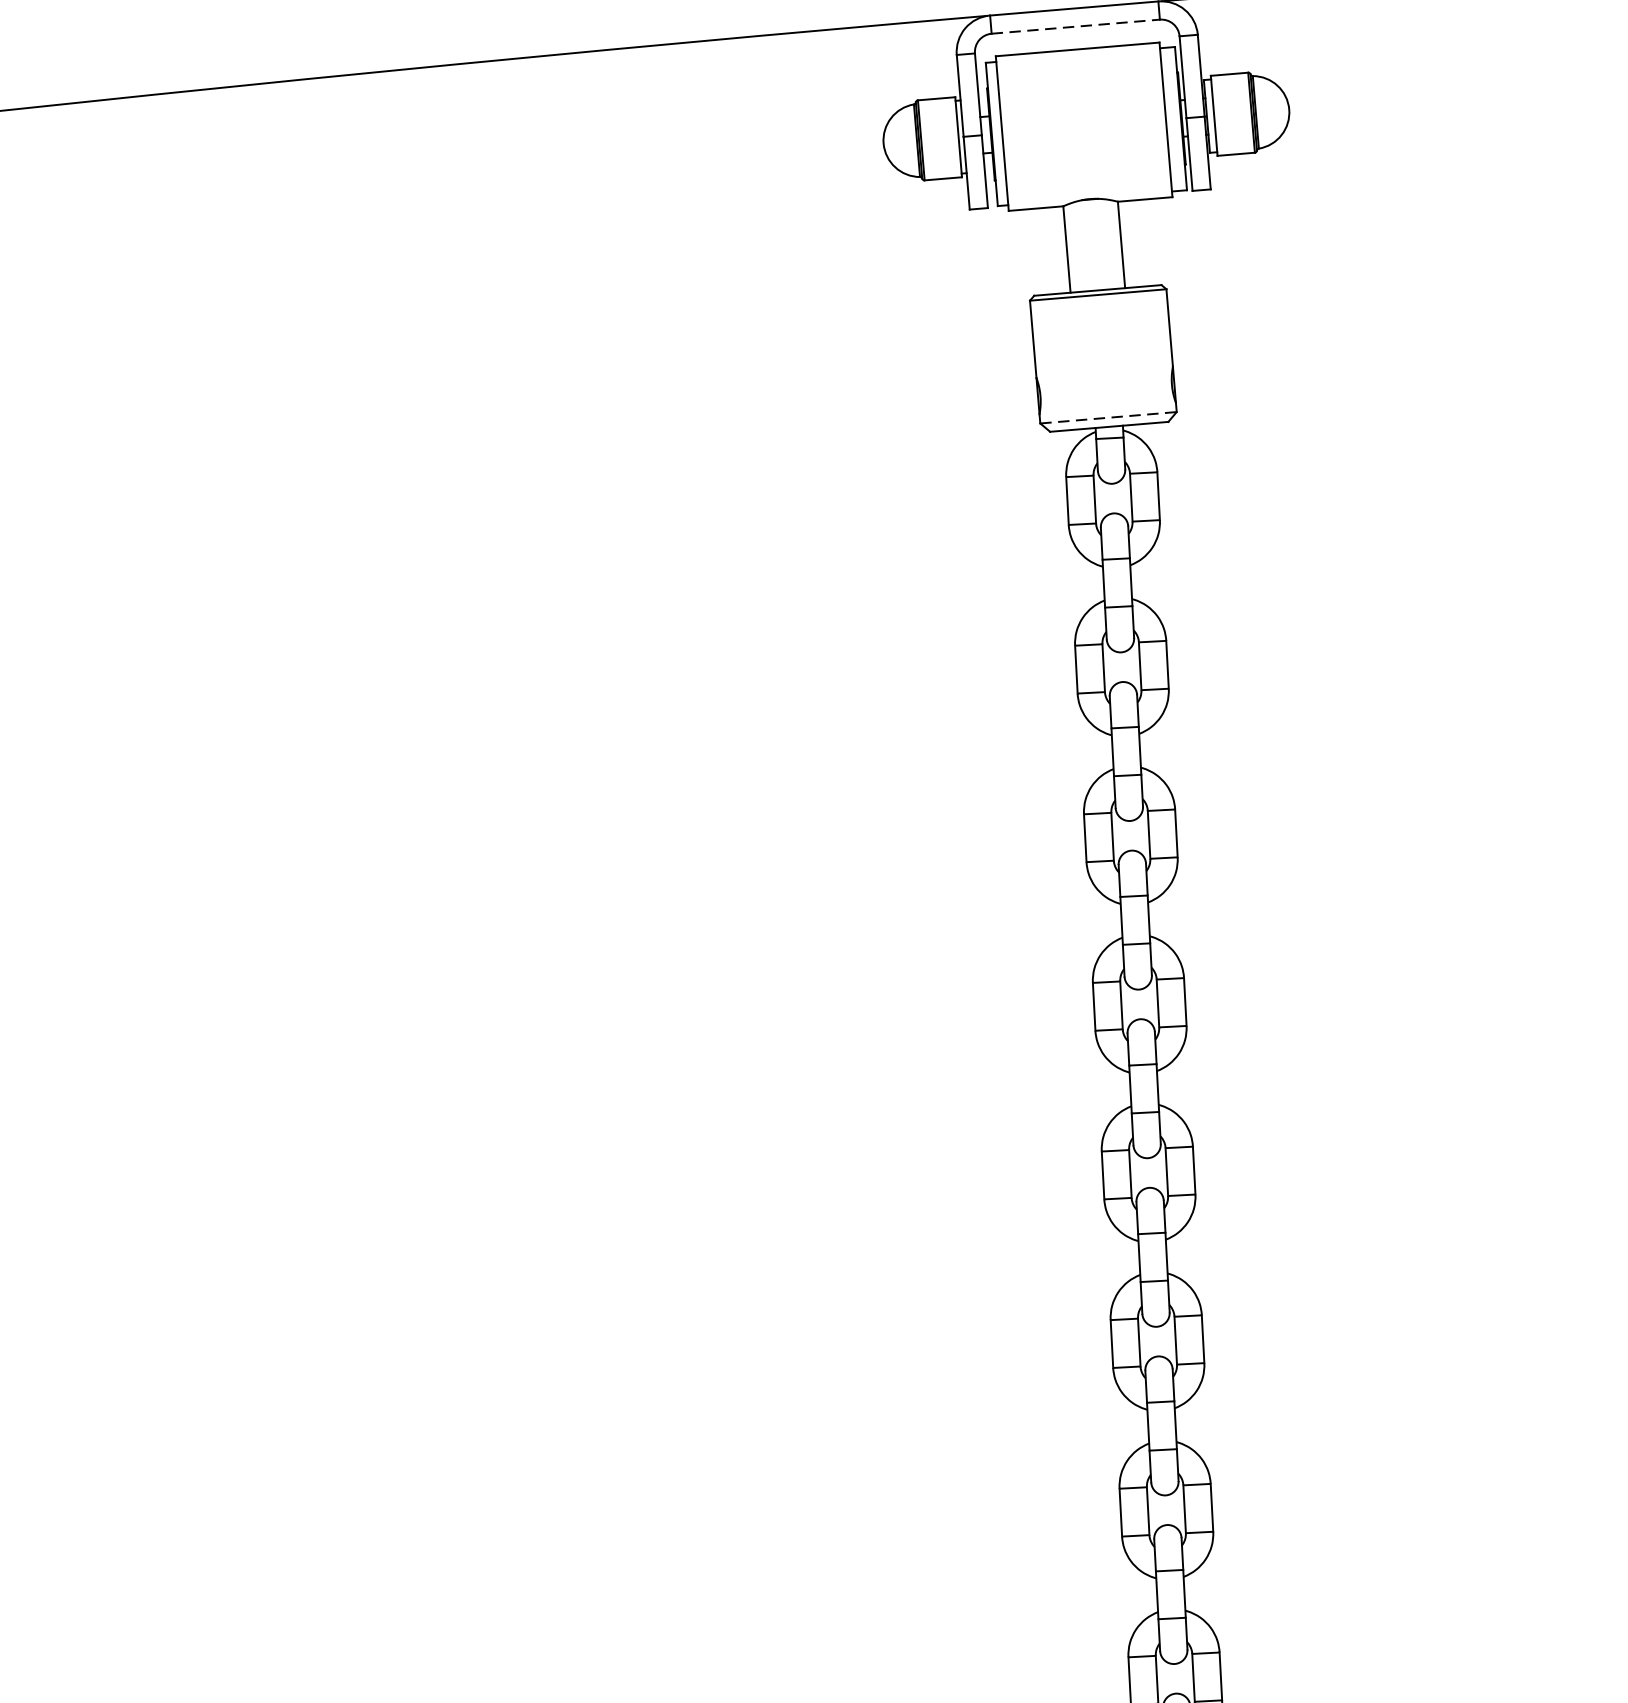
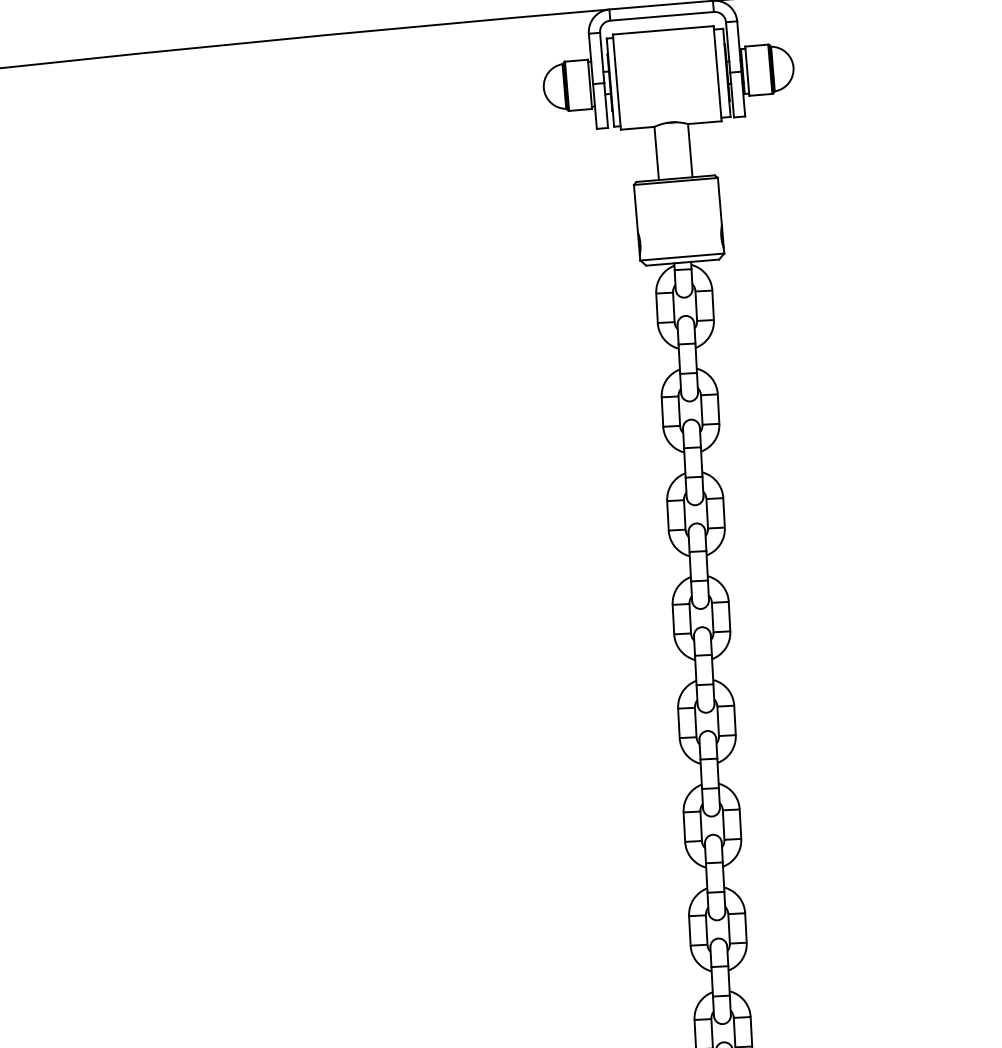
line: (1076, 26) -> (662, 16), dashed -> solid
line: (1108, 416) -> (682, 256), dashed -> solid

